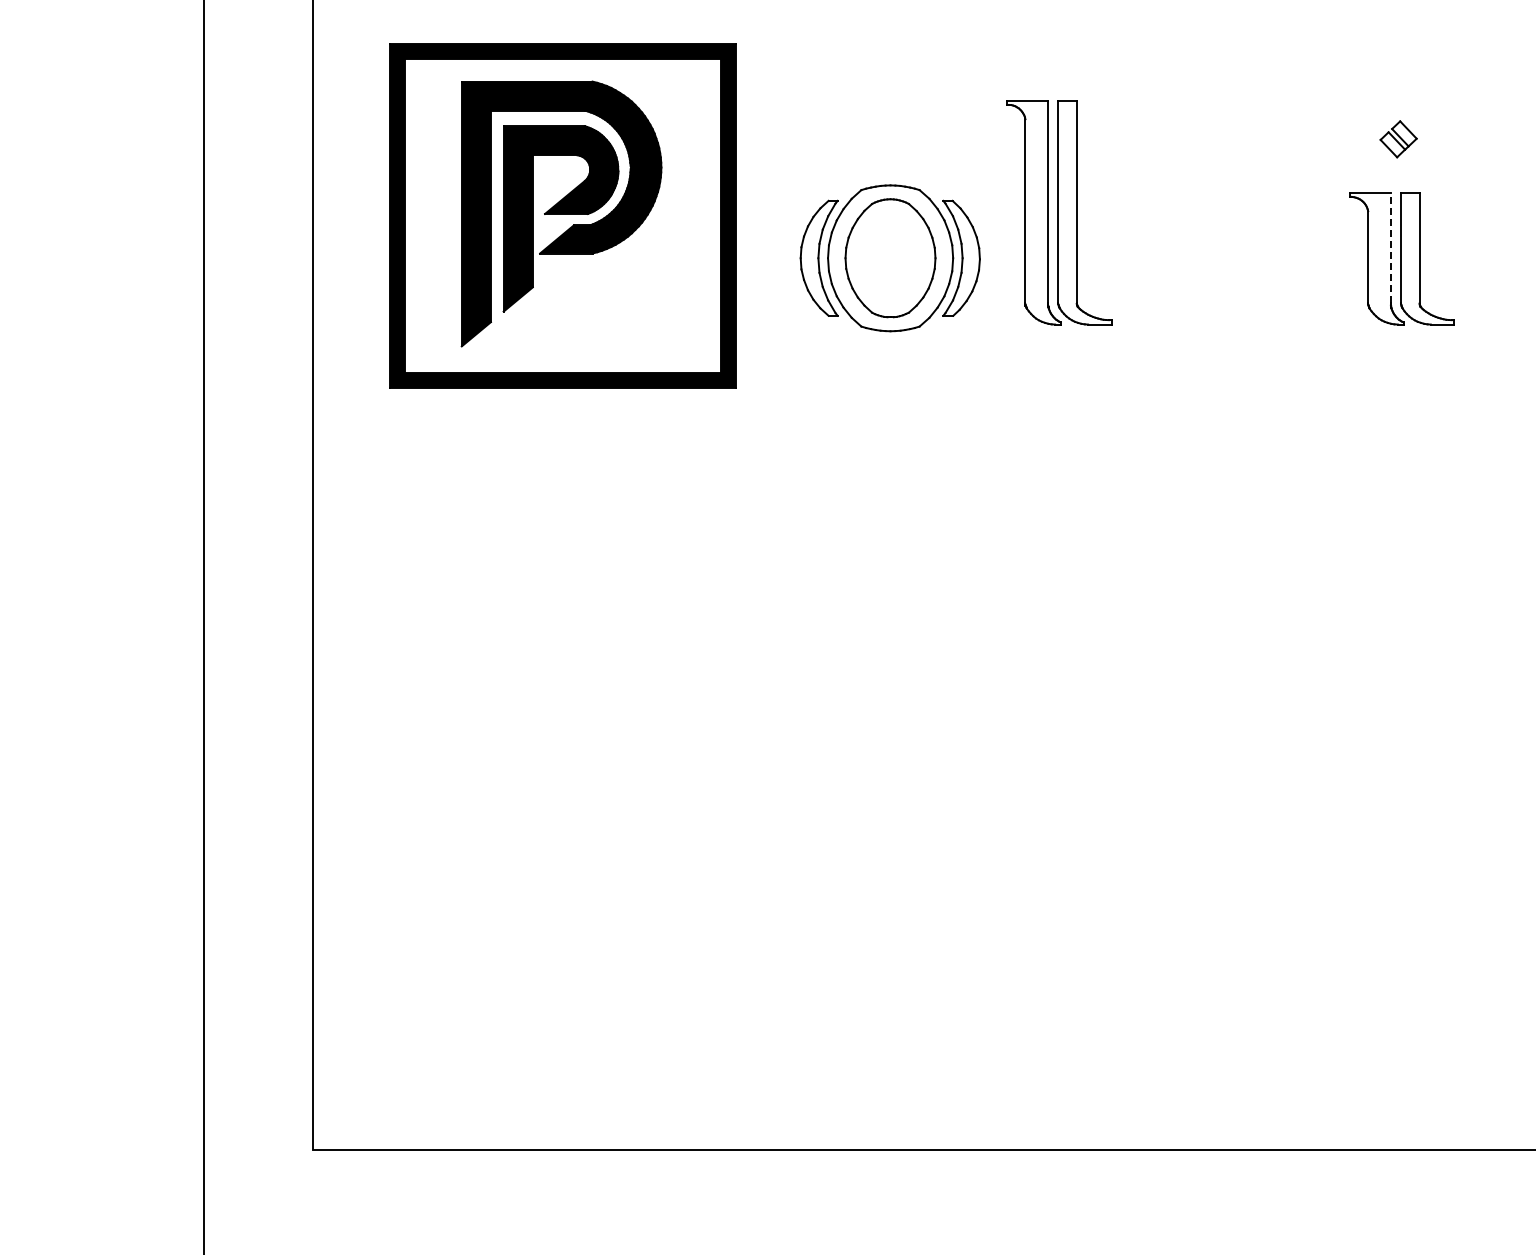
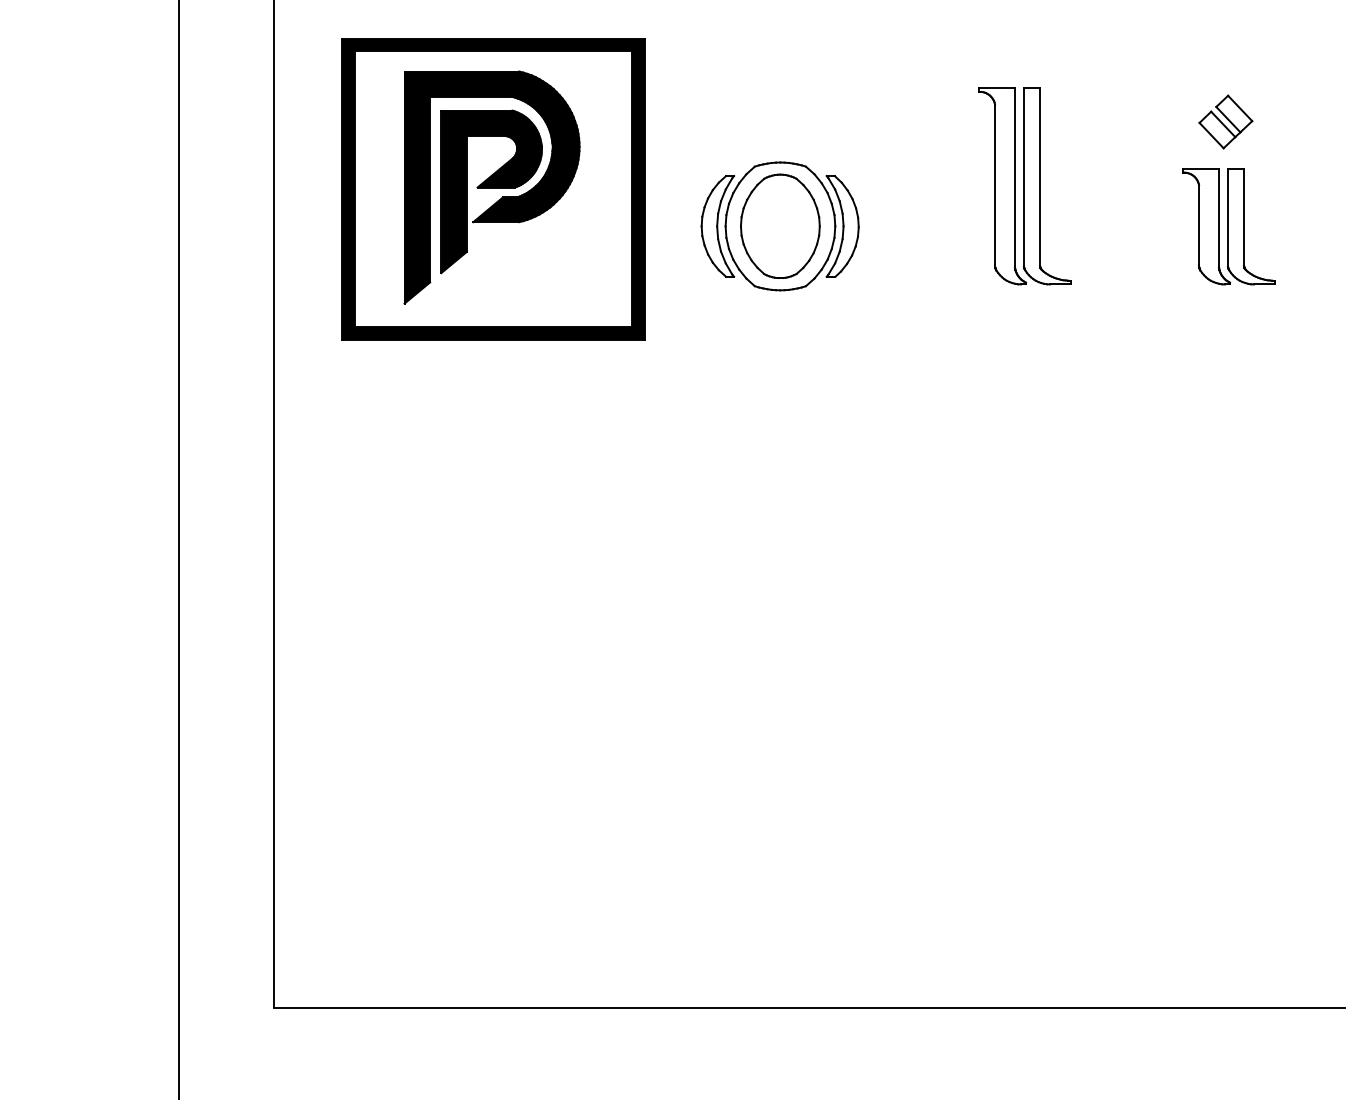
part: (1398, 139) -> (1225, 122), size x1.67
part: (1059, 212) -> (1024, 186), moved
line: (1390, 247) -> (1218, 216), dashed -> solid

